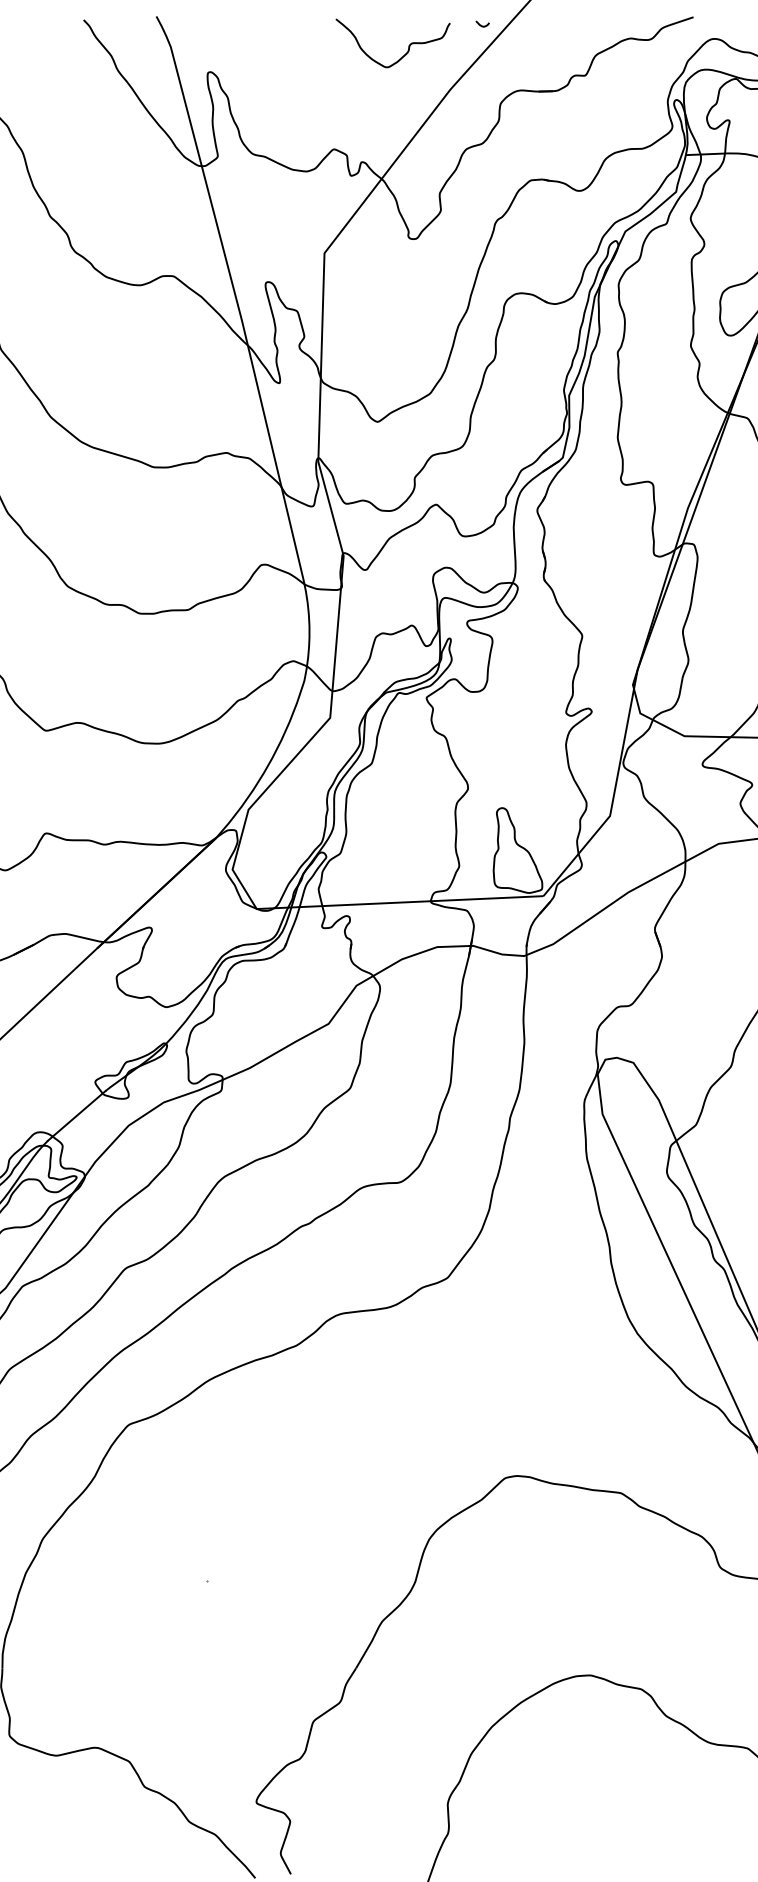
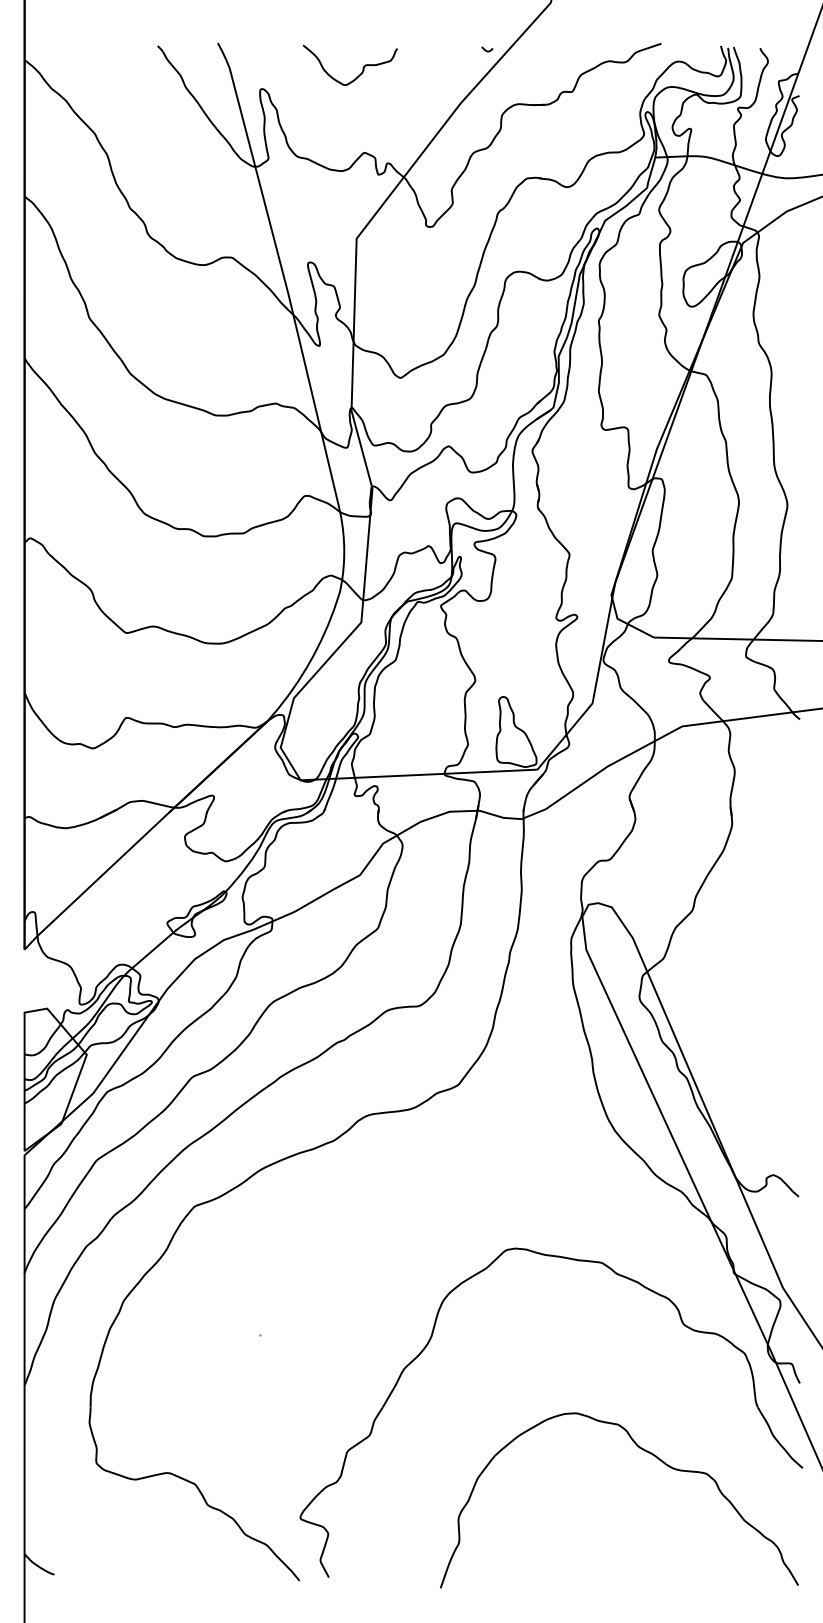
curve: (407, 46) -> (362, 67), moved

